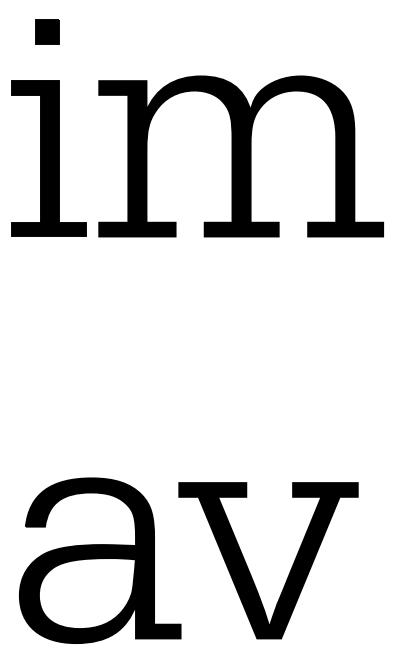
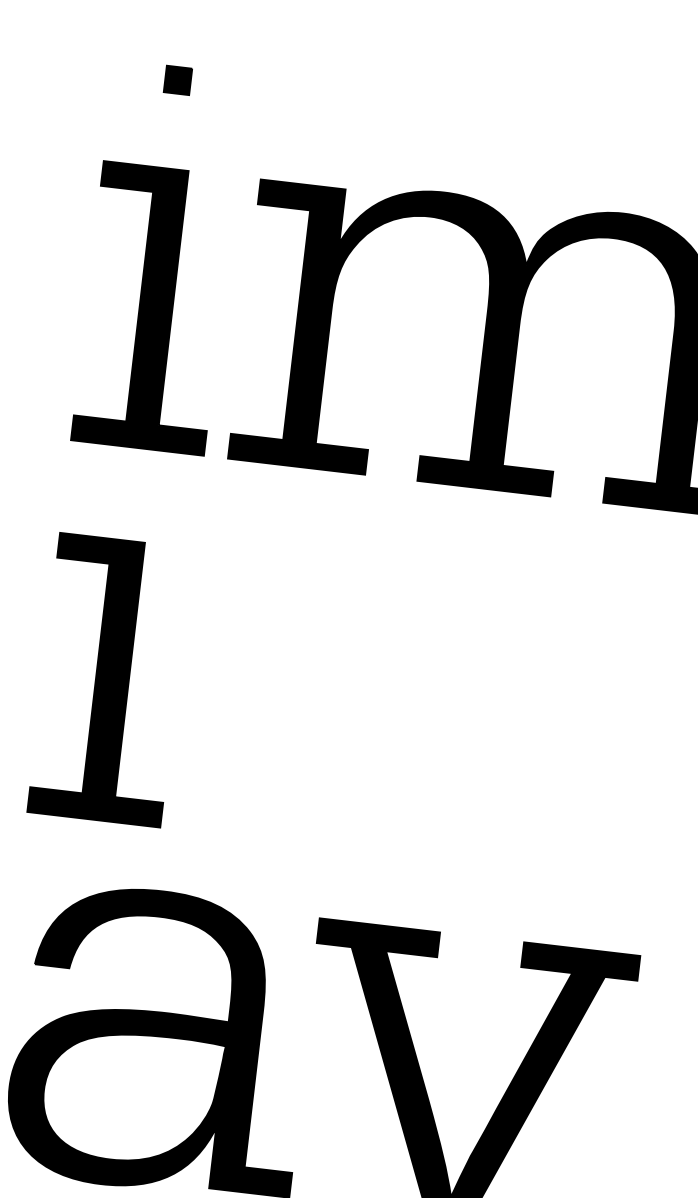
part: (47, 31) -> (178, 79), size x0.6
part: (48, 365) -> (109, 679), added

